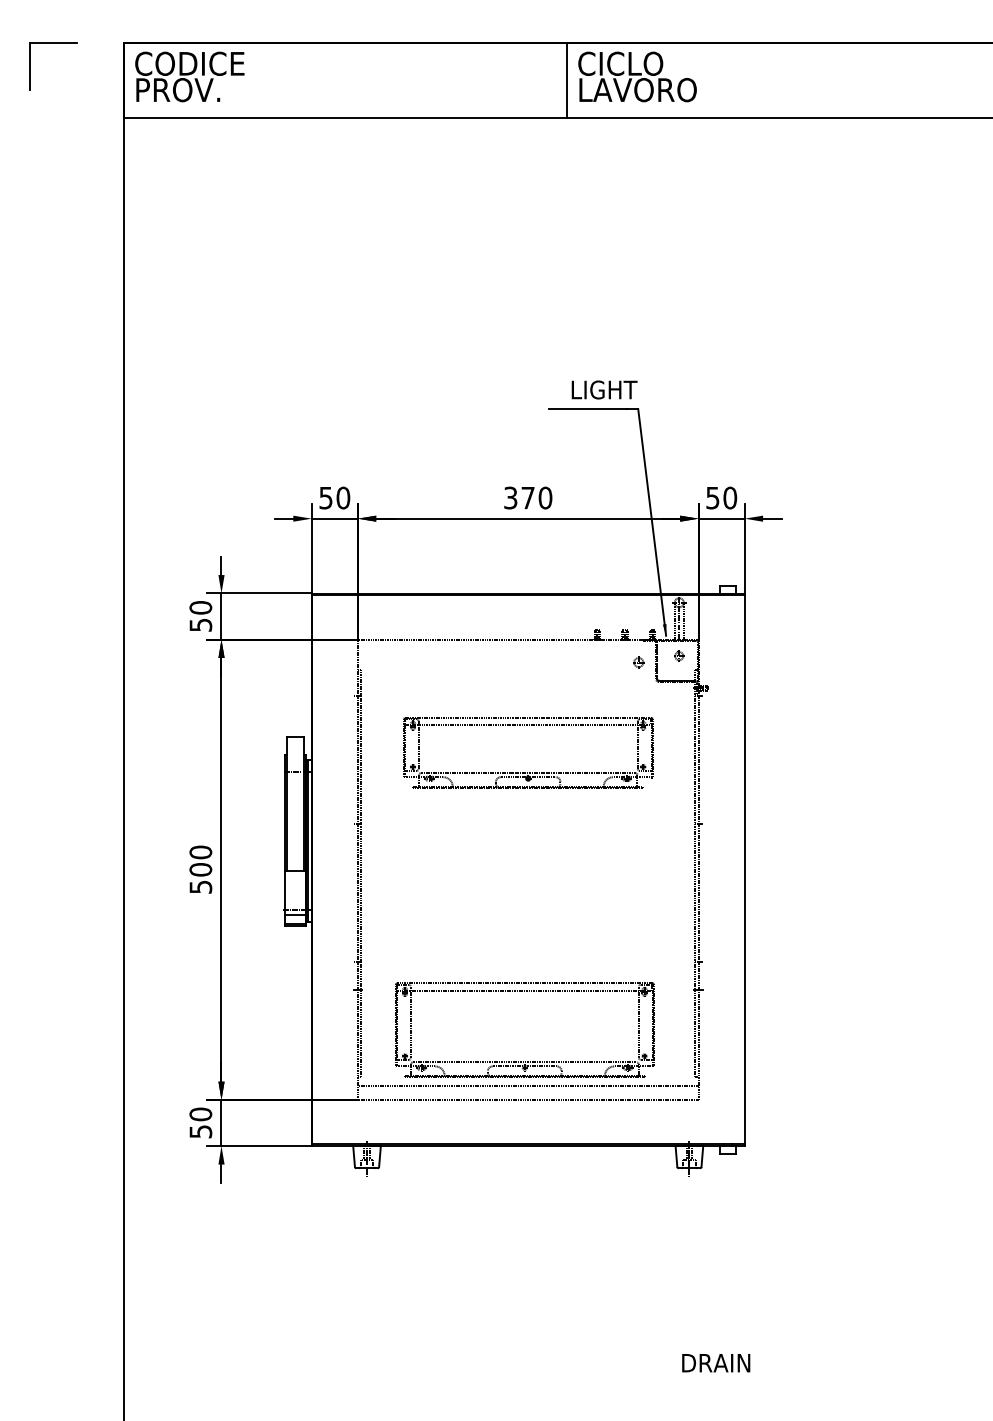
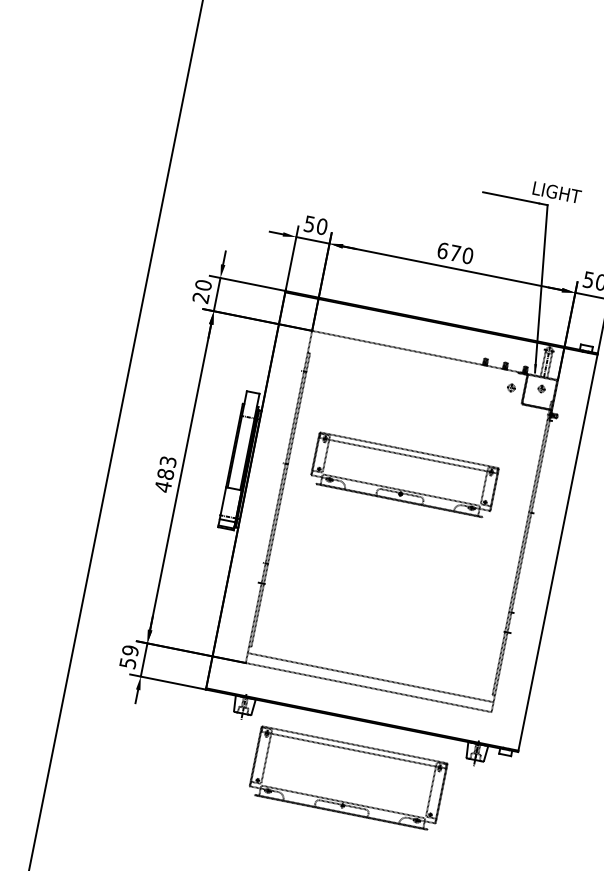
text: (604, 389) -> (557, 192), moved
text: (510, 497) -> (442, 250), 370 -> 670
text: (200, 625) -> (200, 298), 50 -> 20
part: (527, 772) -> (400, 489), moved
text: (200, 869) -> (165, 474), 500 -> 483
part: (523, 1061) -> (342, 801), moved
text: (200, 1114) -> (130, 650), 50 -> 59

